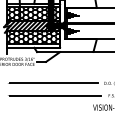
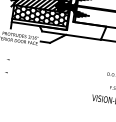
line: (53, 83) -> (54, 66), removed
line: (55, 95) -> (54, 79), removed

